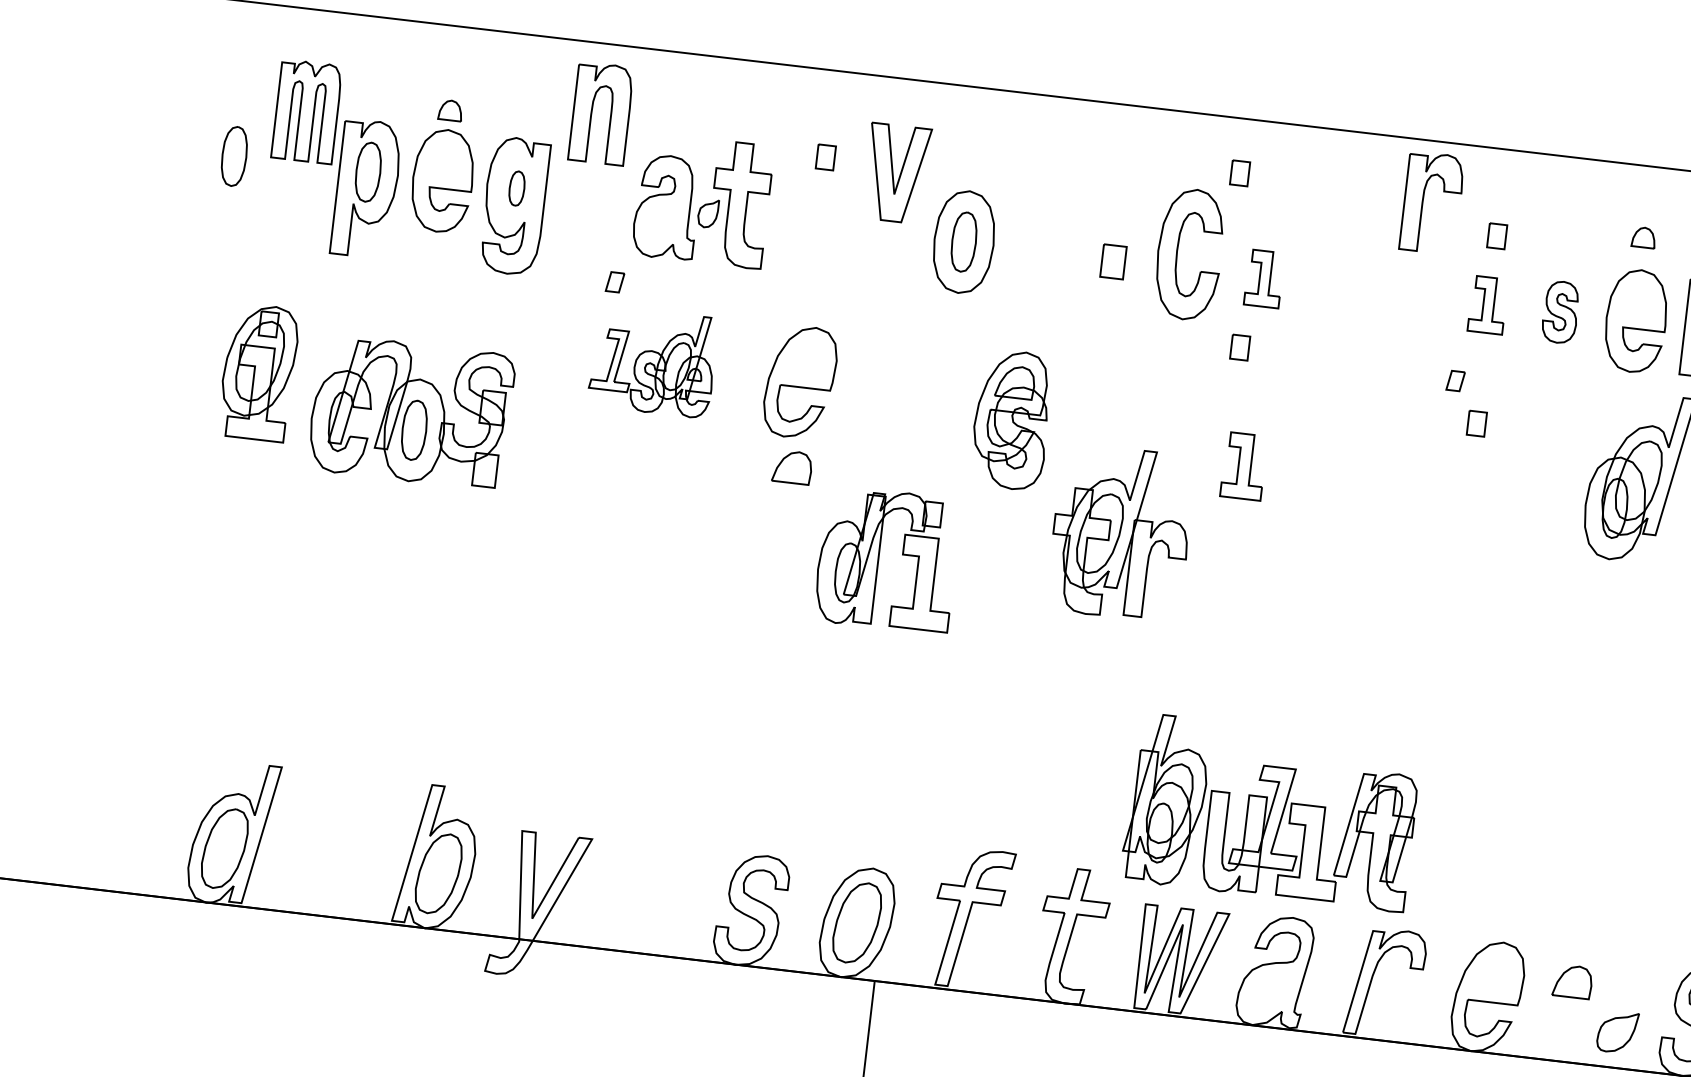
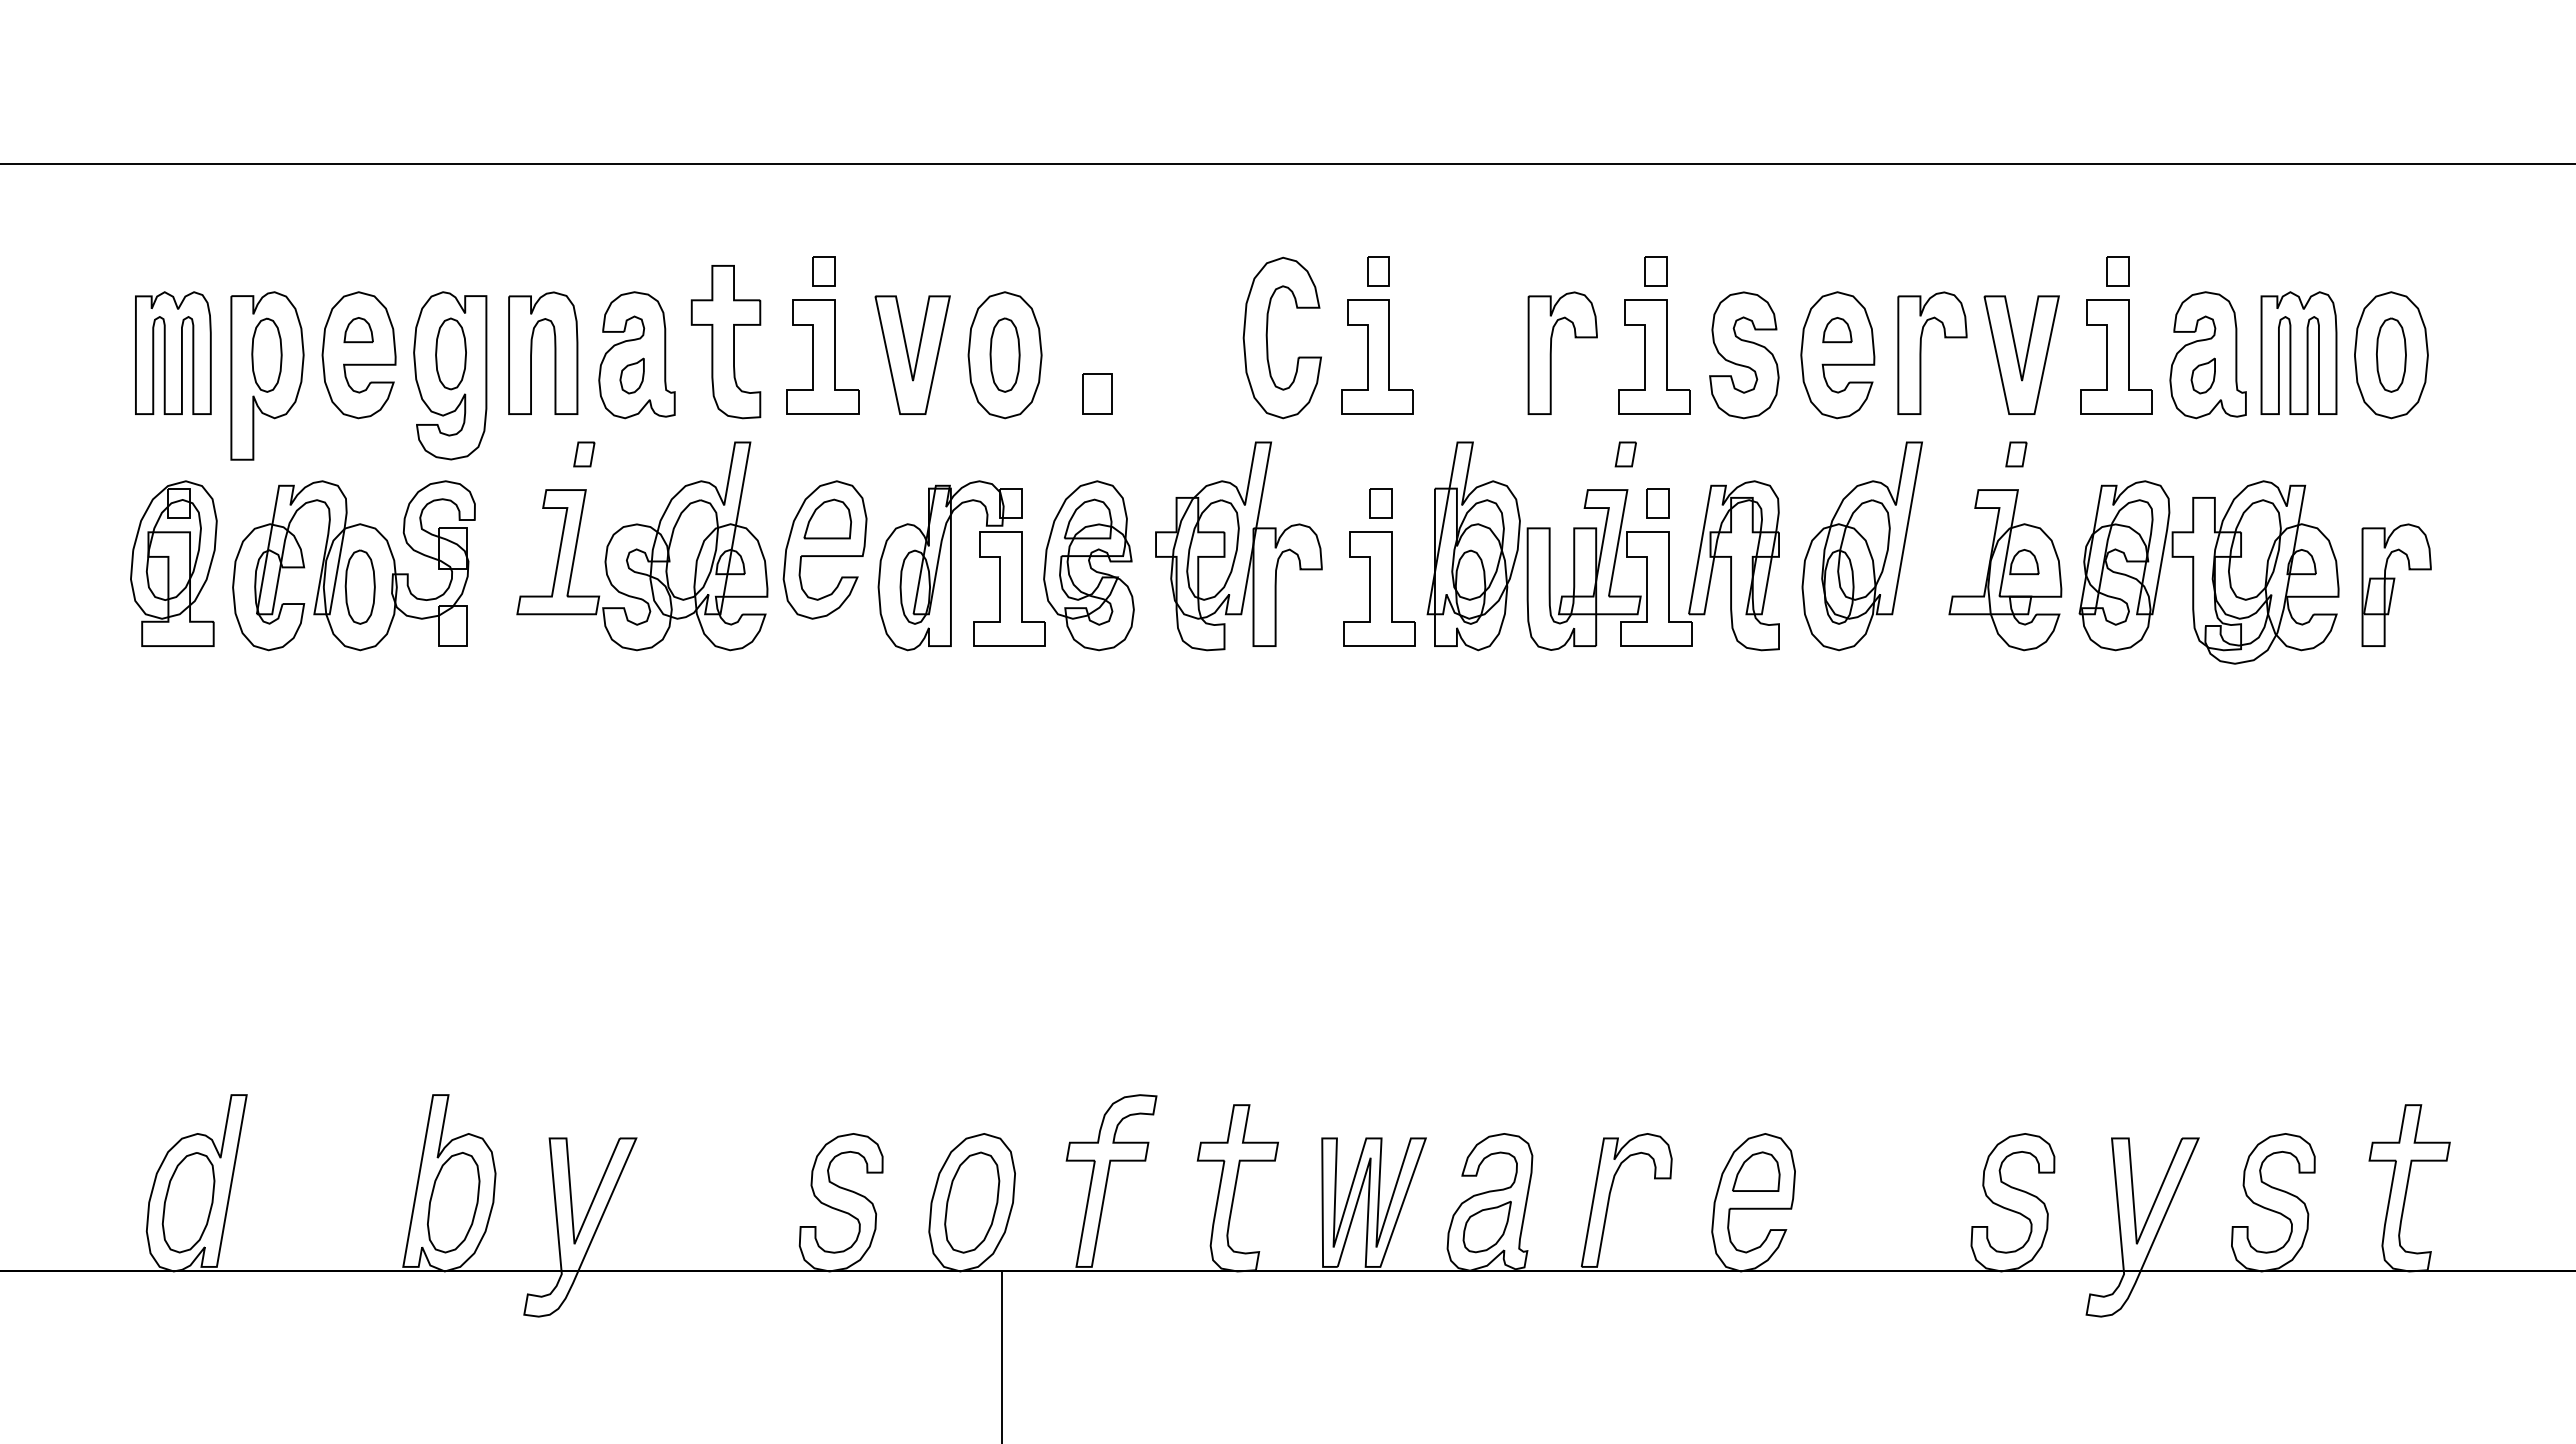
part: (450, 110) -> (358, 330), moved
part: (307, 111) -> (173, 352), moved
part: (592, 111) -> (532, 352), moved
part: (234, 155) -> (100, 354), removed
part: (896, 173) -> (912, 354), moved
part: (1240, 173) -> (1378, 271), moved
part: (516, 188) -> (450, 353), size x1.67
part: (1423, 201) -> (1551, 352), moved
part: (707, 213) -> (631, 375), moved
part: (816, 225) -> (822, 356), added
part: (1643, 237) -> (1837, 330), moved
part: (1113, 261) -> (1097, 393), moved
part: (1264, 278) -> (1377, 356), size x1.67
part: (1488, 304) -> (1654, 356), size x1.67
part: (1560, 312) -> (1744, 355), size x1.67
part: (1240, 347) -> (1380, 503), moved
part: (653, 362) -> (642, 546), size x1.67
part: (258, 372) -> (173, 563), moved
part: (410, 412) -> (353, 565), moved
part: (1244, 465) -> (1379, 588), size x1.43
part: (792, 466) -> (827, 518), moved
part: (1120, 533) -> (1238, 546), moved
part: (878, 558) -> (951, 565), moved
part: (1270, 812) -> (1602, 546), moved
part: (1573, 981) -> (1756, 1171), moved
part: (1617, 1031) -> (1486, 1226), moved

